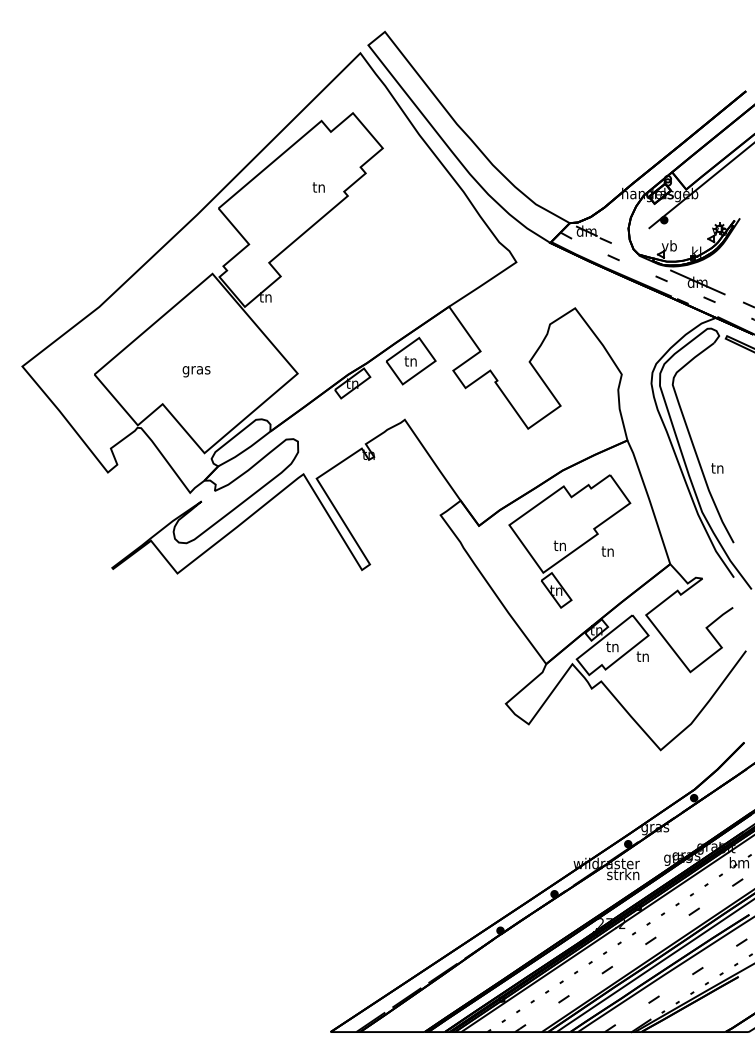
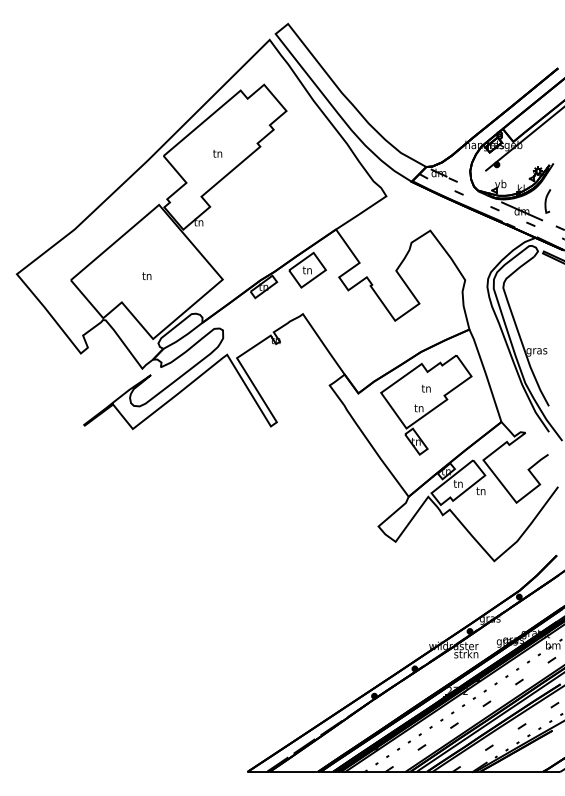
text: (318, 187) -> (217, 153), moved
curve: (730, 268) -> (546, 200), added
text: (196, 370) -> (147, 277), gras -> tn
text: (717, 469) -> (536, 351), tn -> gras
text: (607, 551) -> (426, 388), moved

